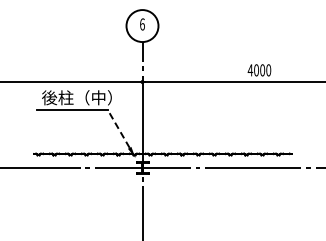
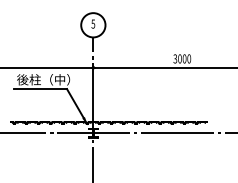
text: (142, 24) -> (93, 24), 6 -> 5
text: (250, 70) -> (175, 59), 4000 -> 3000
line: (118, 128) -> (75, 103), dashed -> solid

